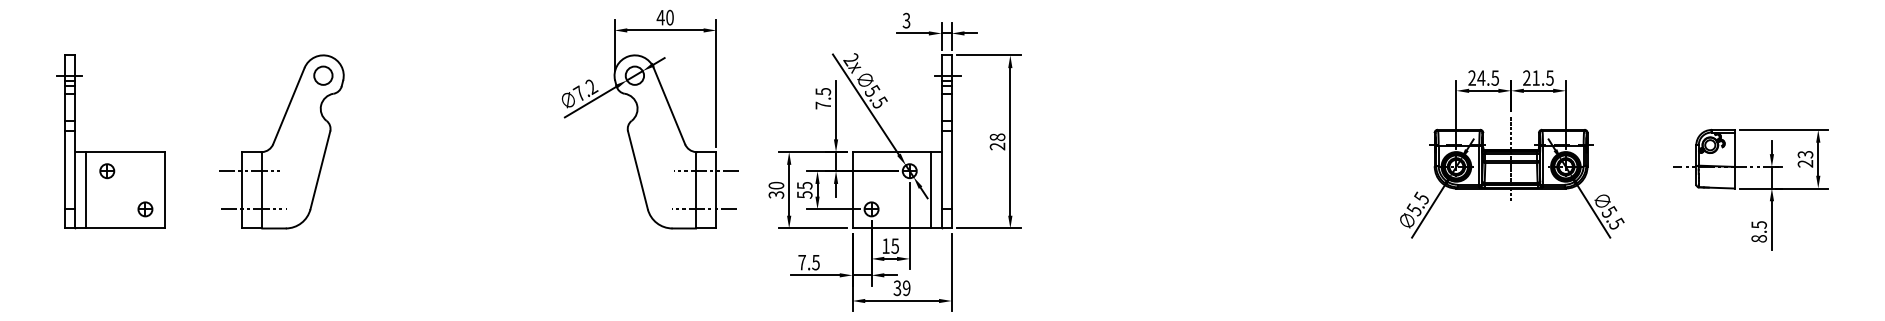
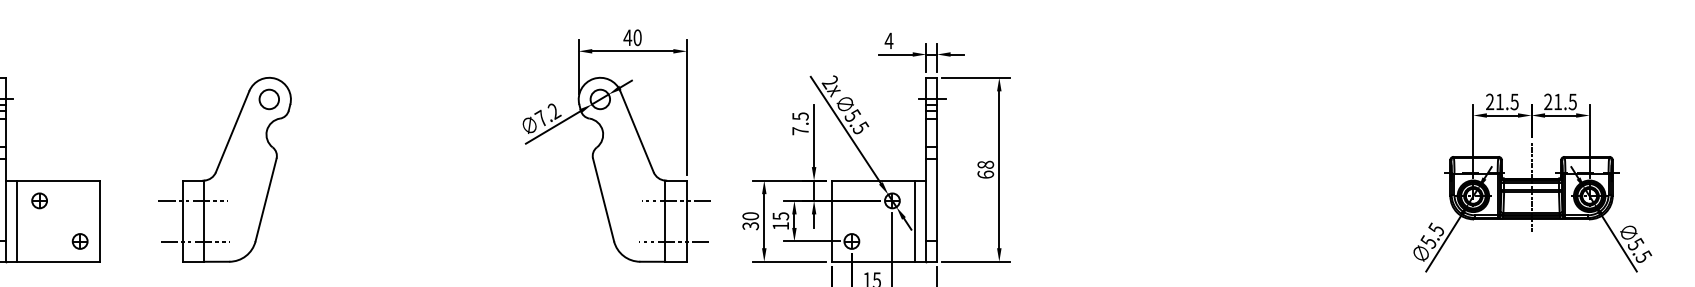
text: (906, 20) -> (888, 40), 3 -> 4
text: (1481, 77) -> (1500, 101), 24.5 -> 21.5
text: (997, 146) -> (985, 174), 28 -> 68
text: (804, 194) -> (780, 225), 55 -> 15

